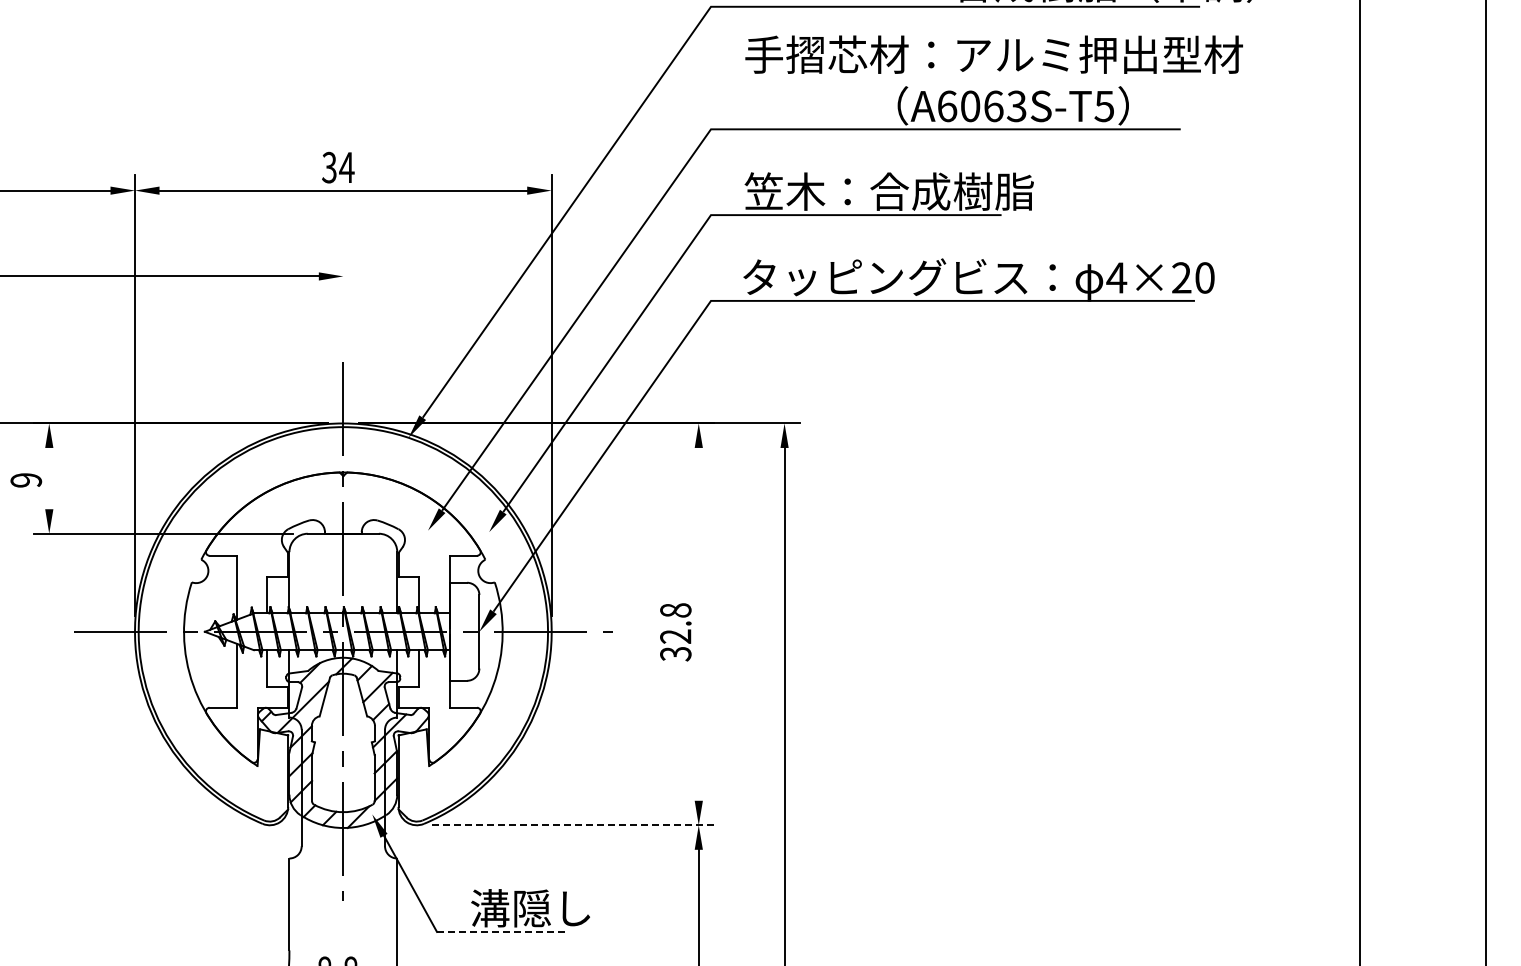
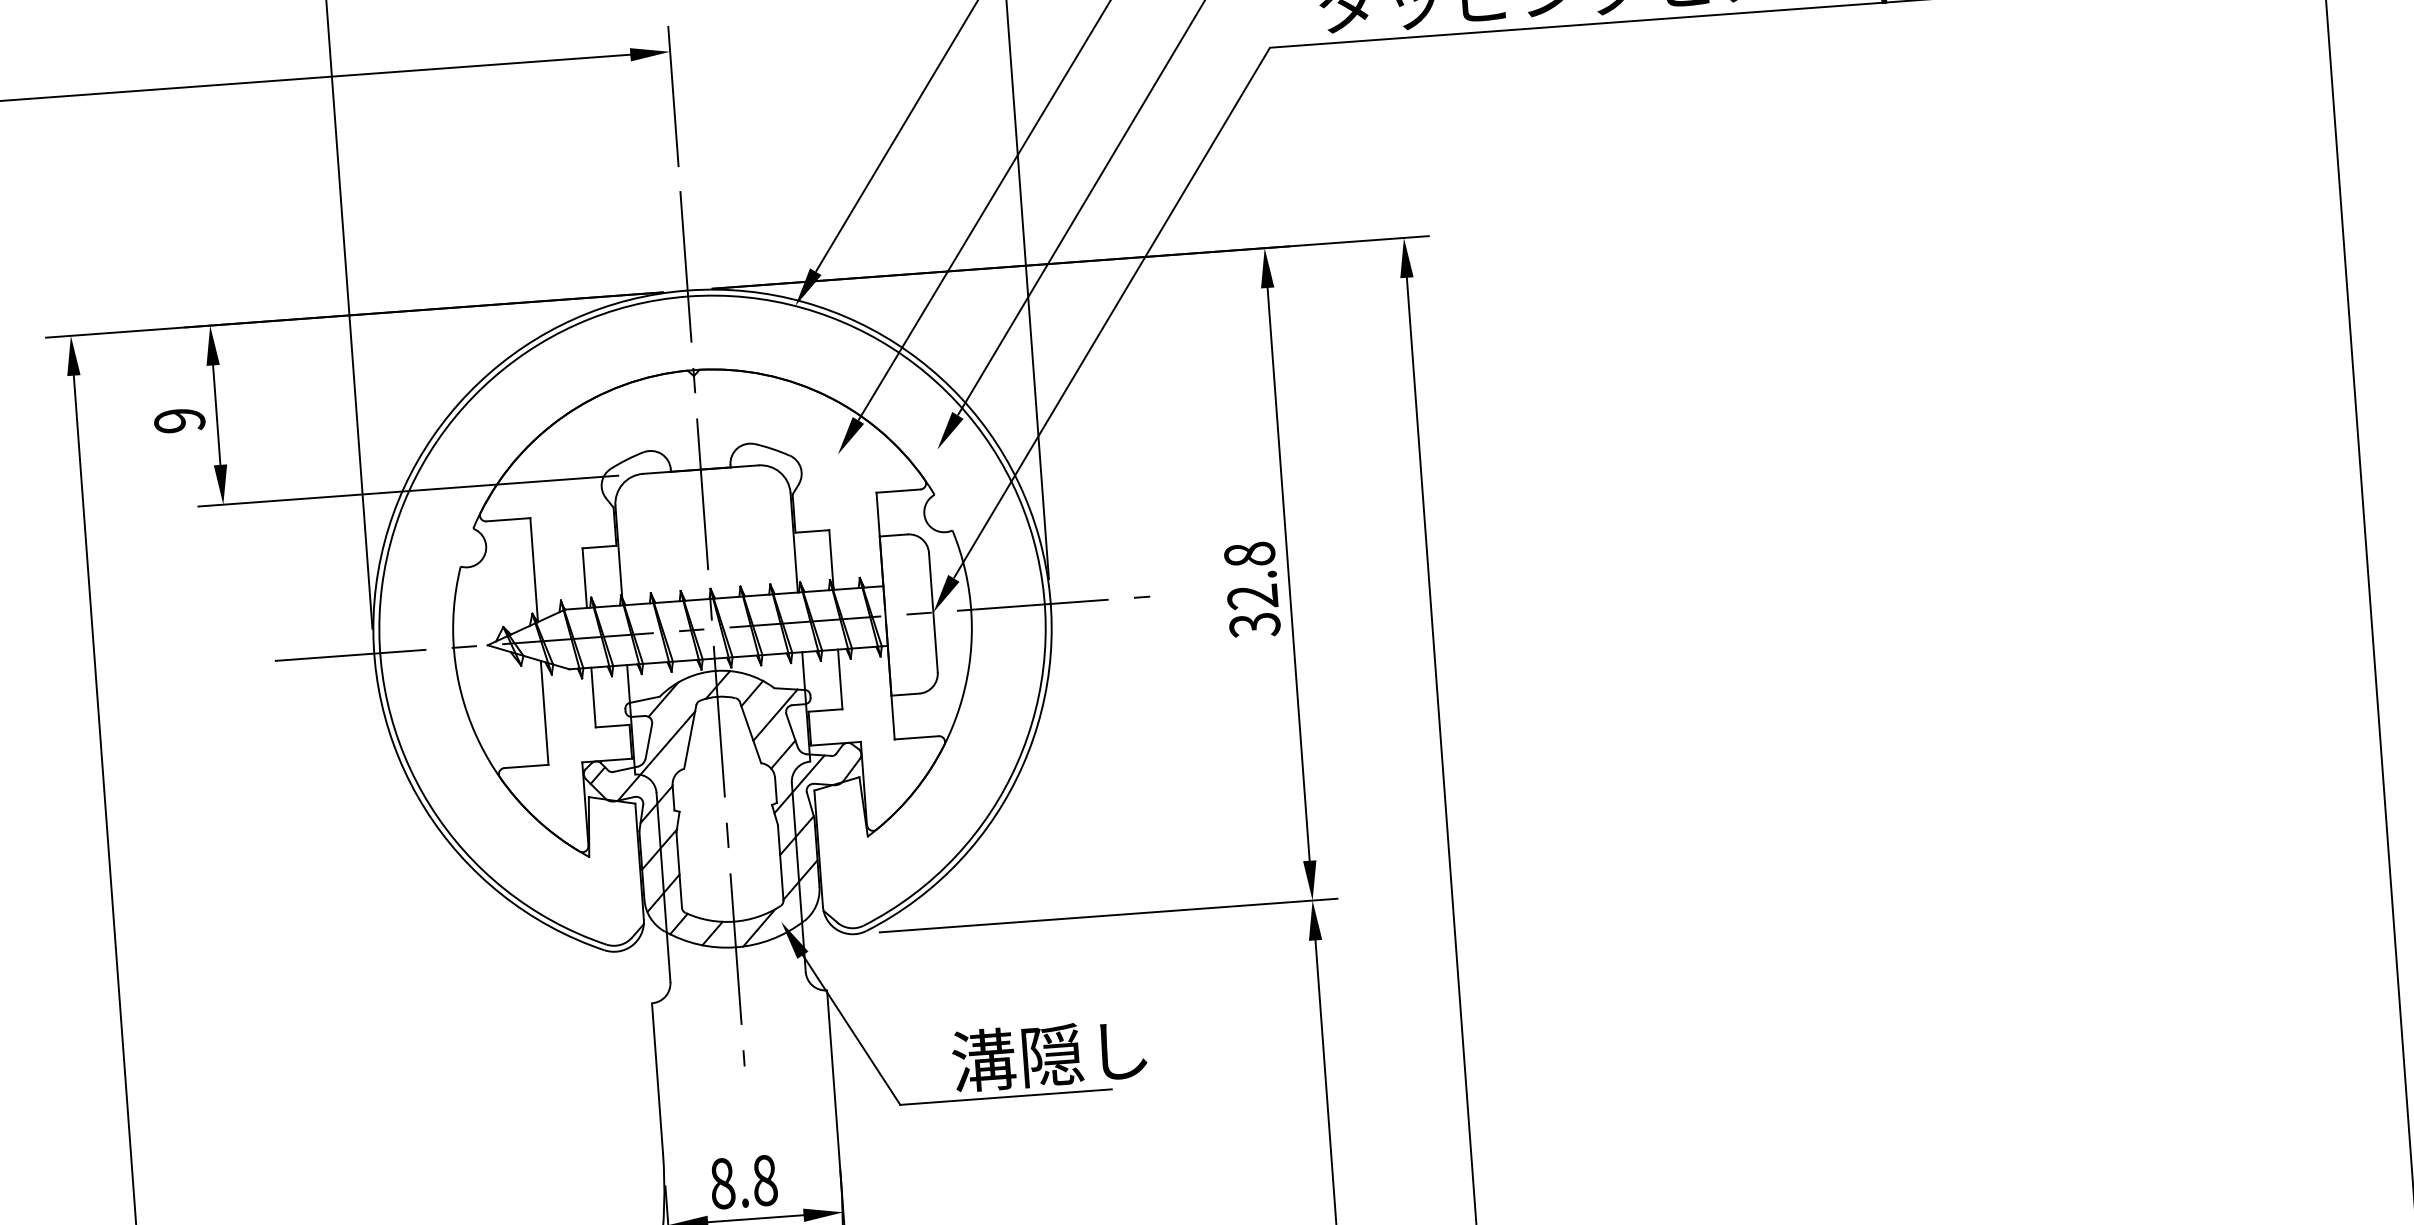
line: (343, 303) -> (673, 95), added
line: (49, 478) -> (217, 414), added
line: (698, 623) -> (1288, 572), added
line: (573, 825) -> (1109, 915), dashed -> solid
line: (502, 931) -> (1006, 1096), dashed -> solid

